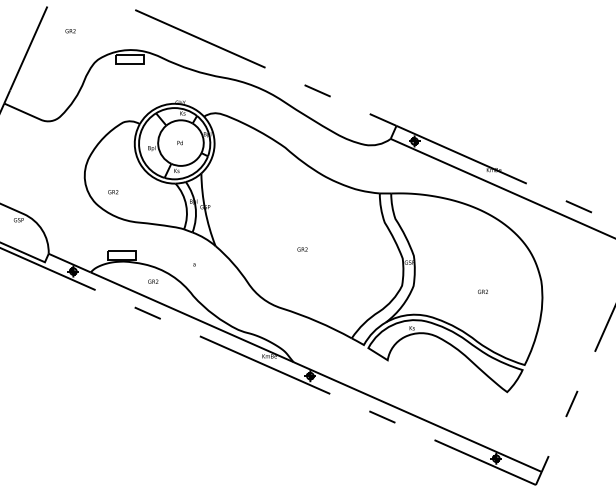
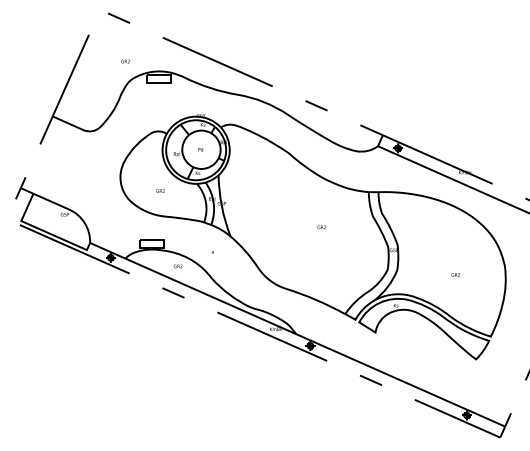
text: (70, 31) -> (125, 61), moved
text: (113, 191) -> (160, 190), moved
text: (302, 249) -> (321, 227), moved

